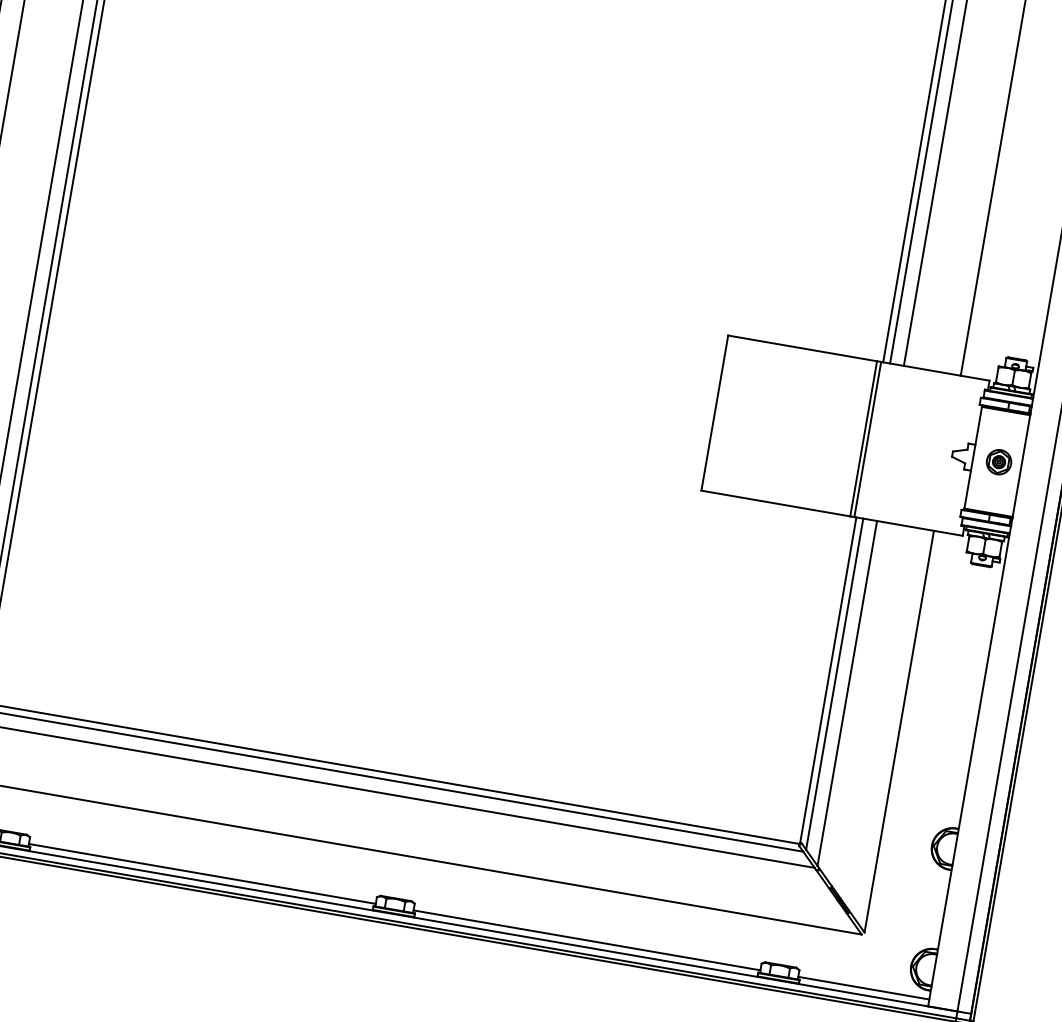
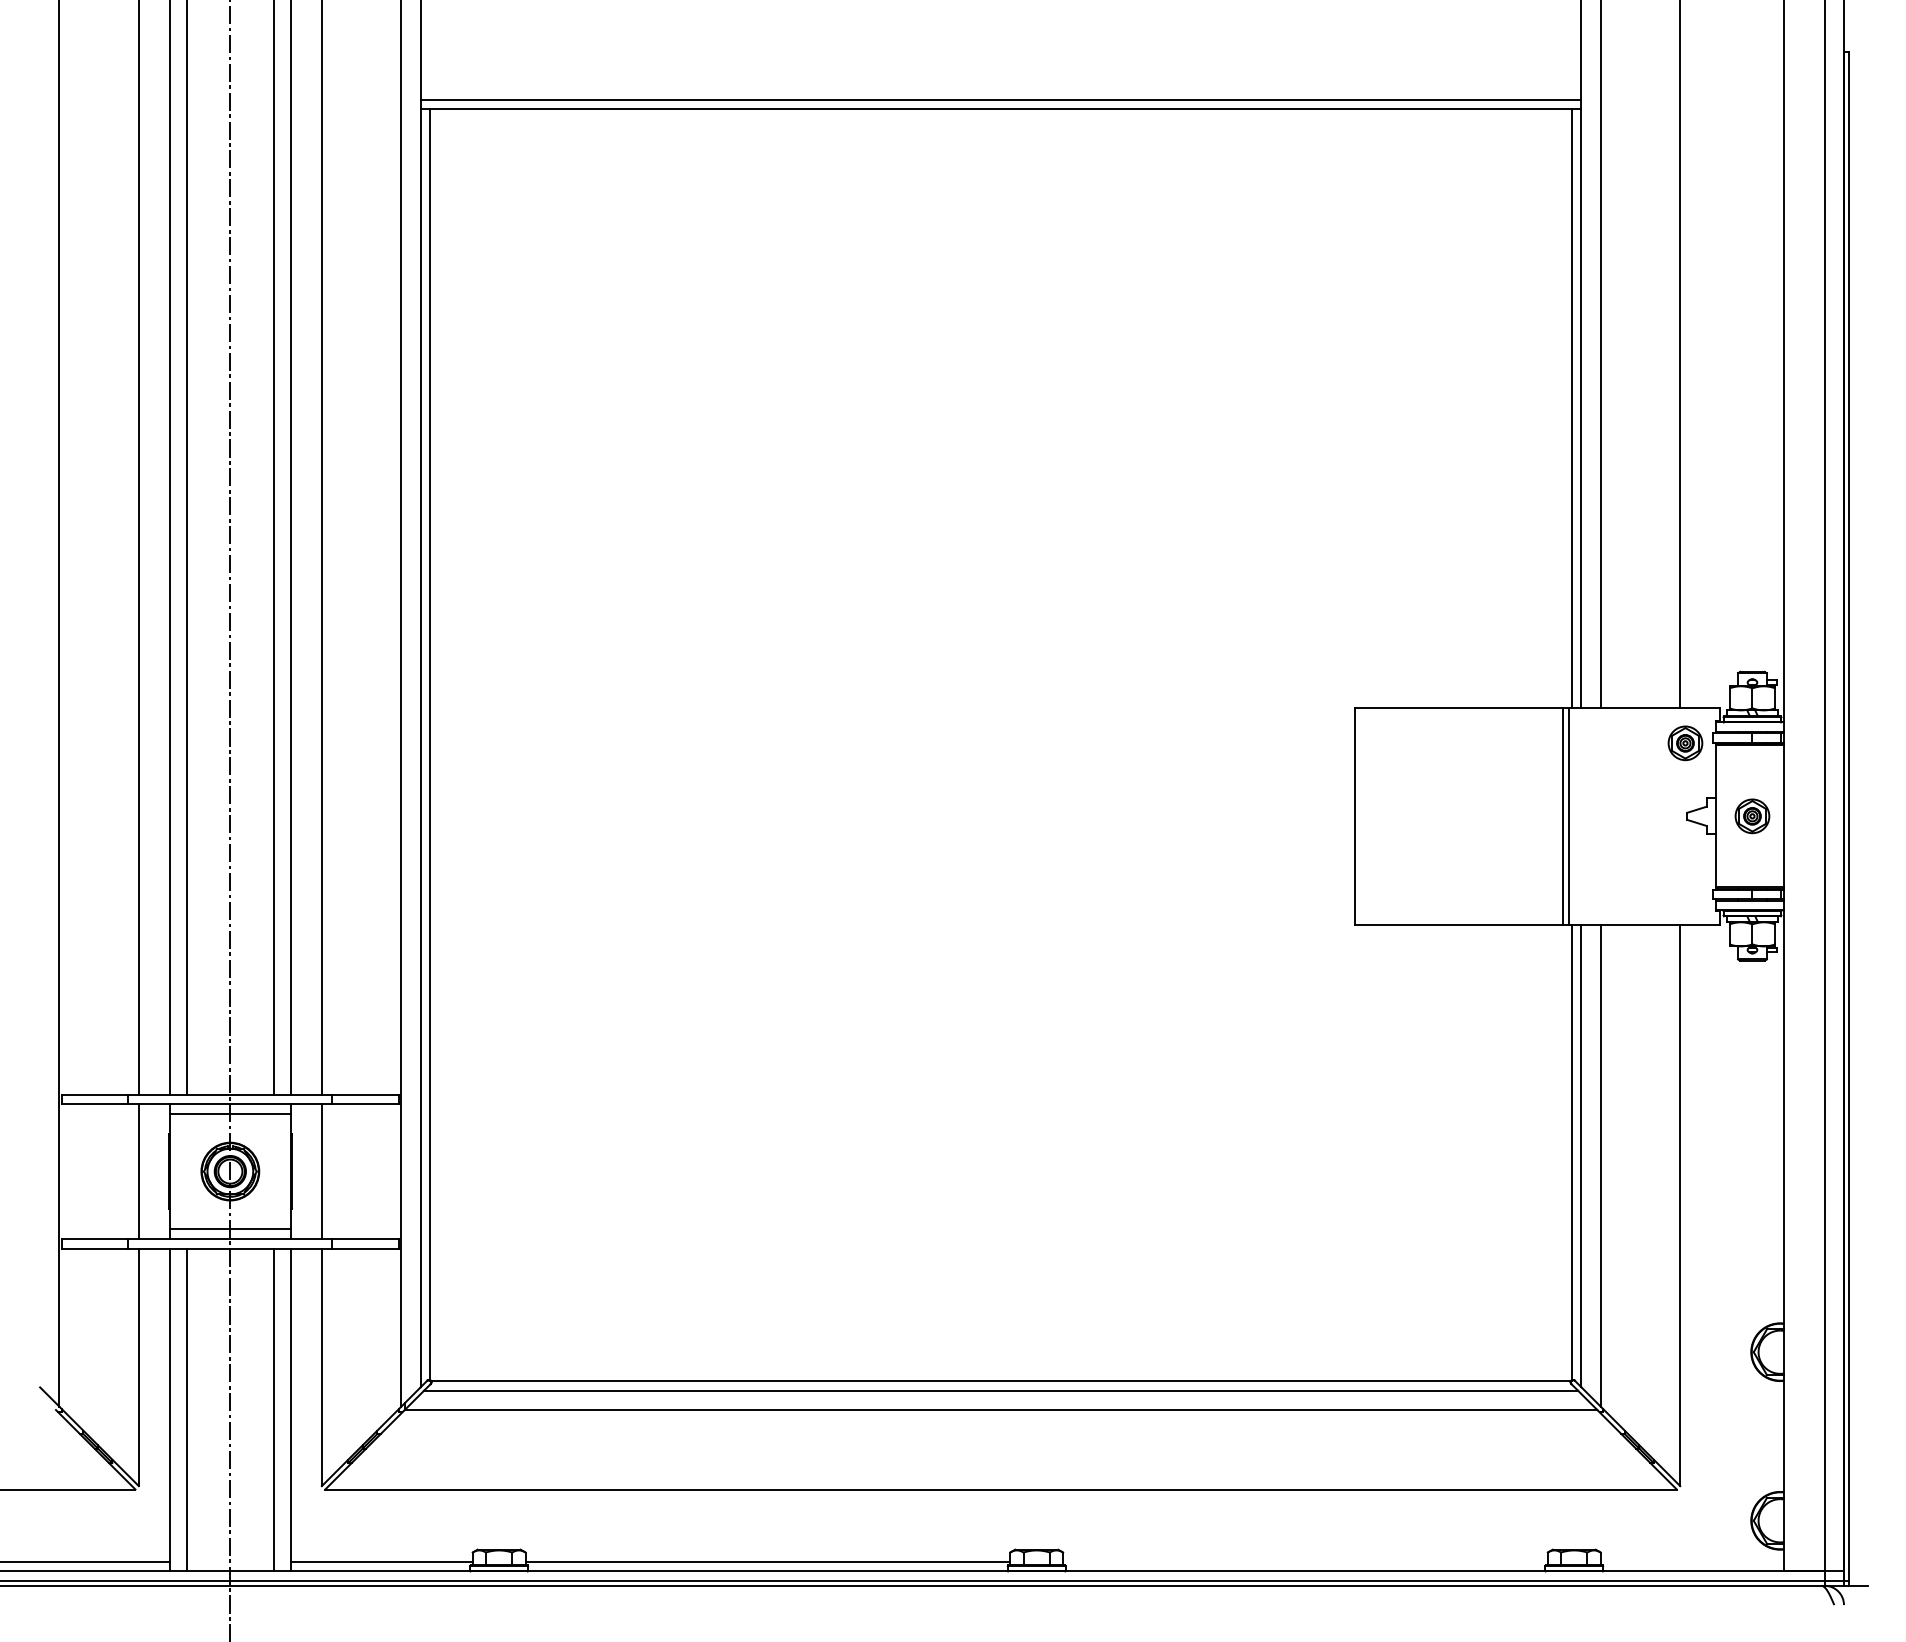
part: (960, 401) -> (1685, 743), added
line: (587, 940) -> (1305, 1561), removed
line: (863, 987) -> (1691, 1561), removed

